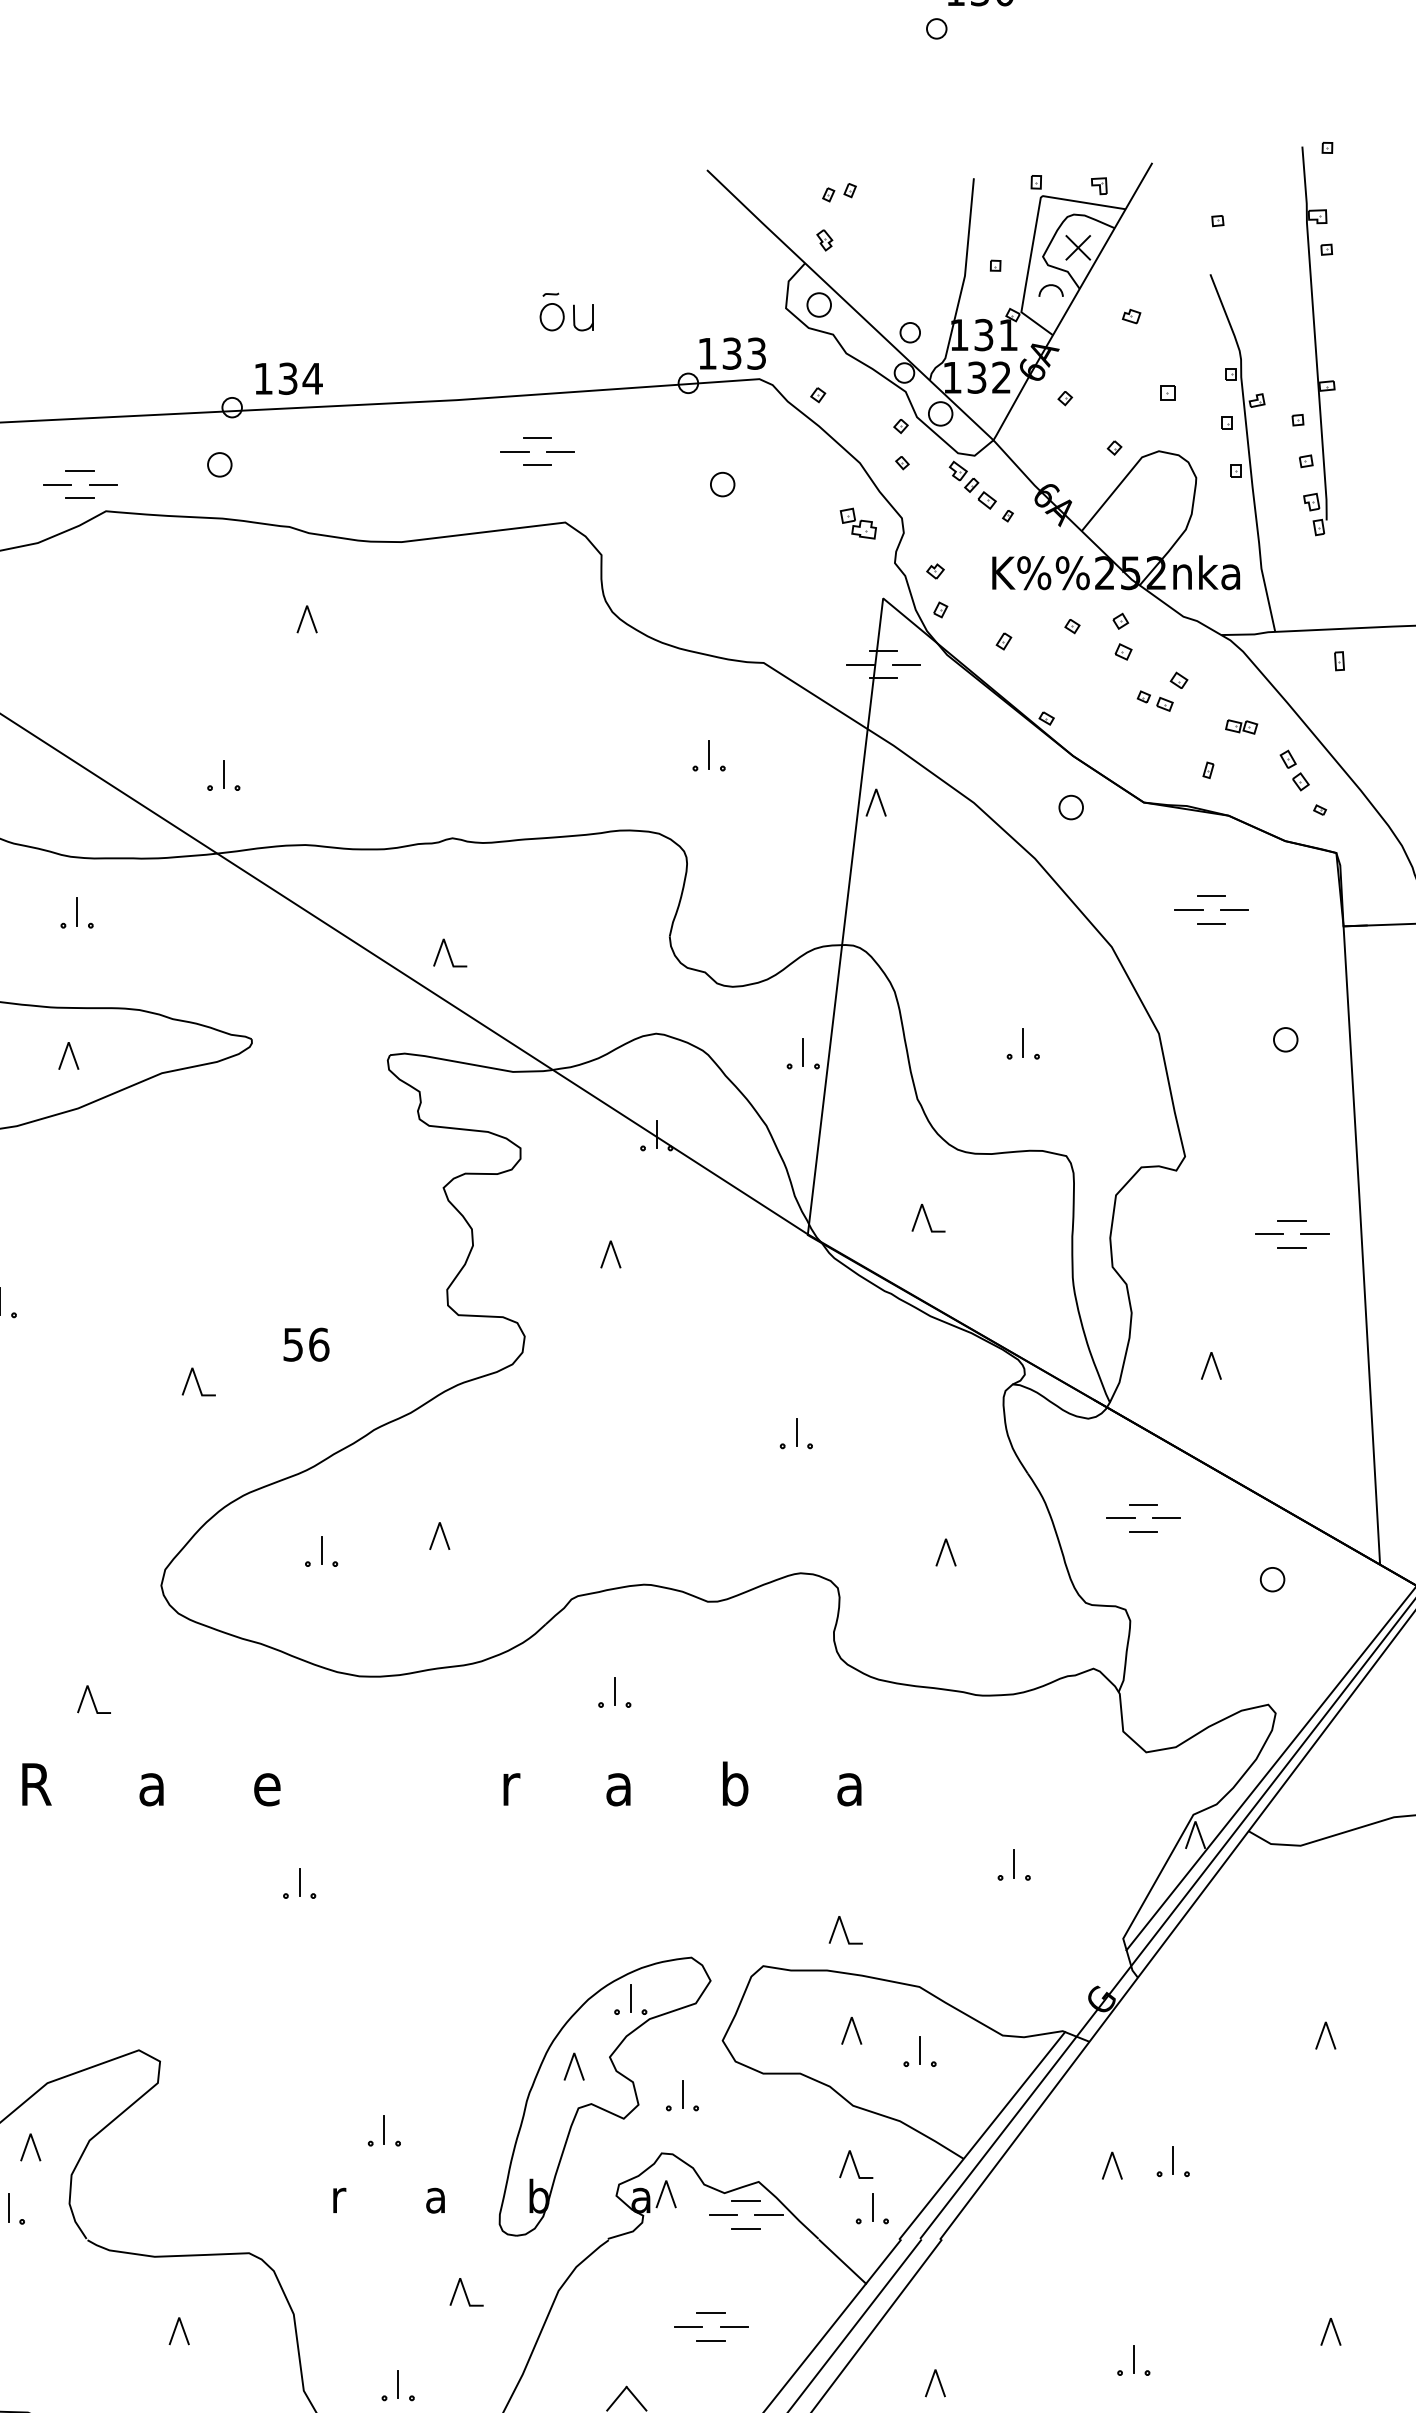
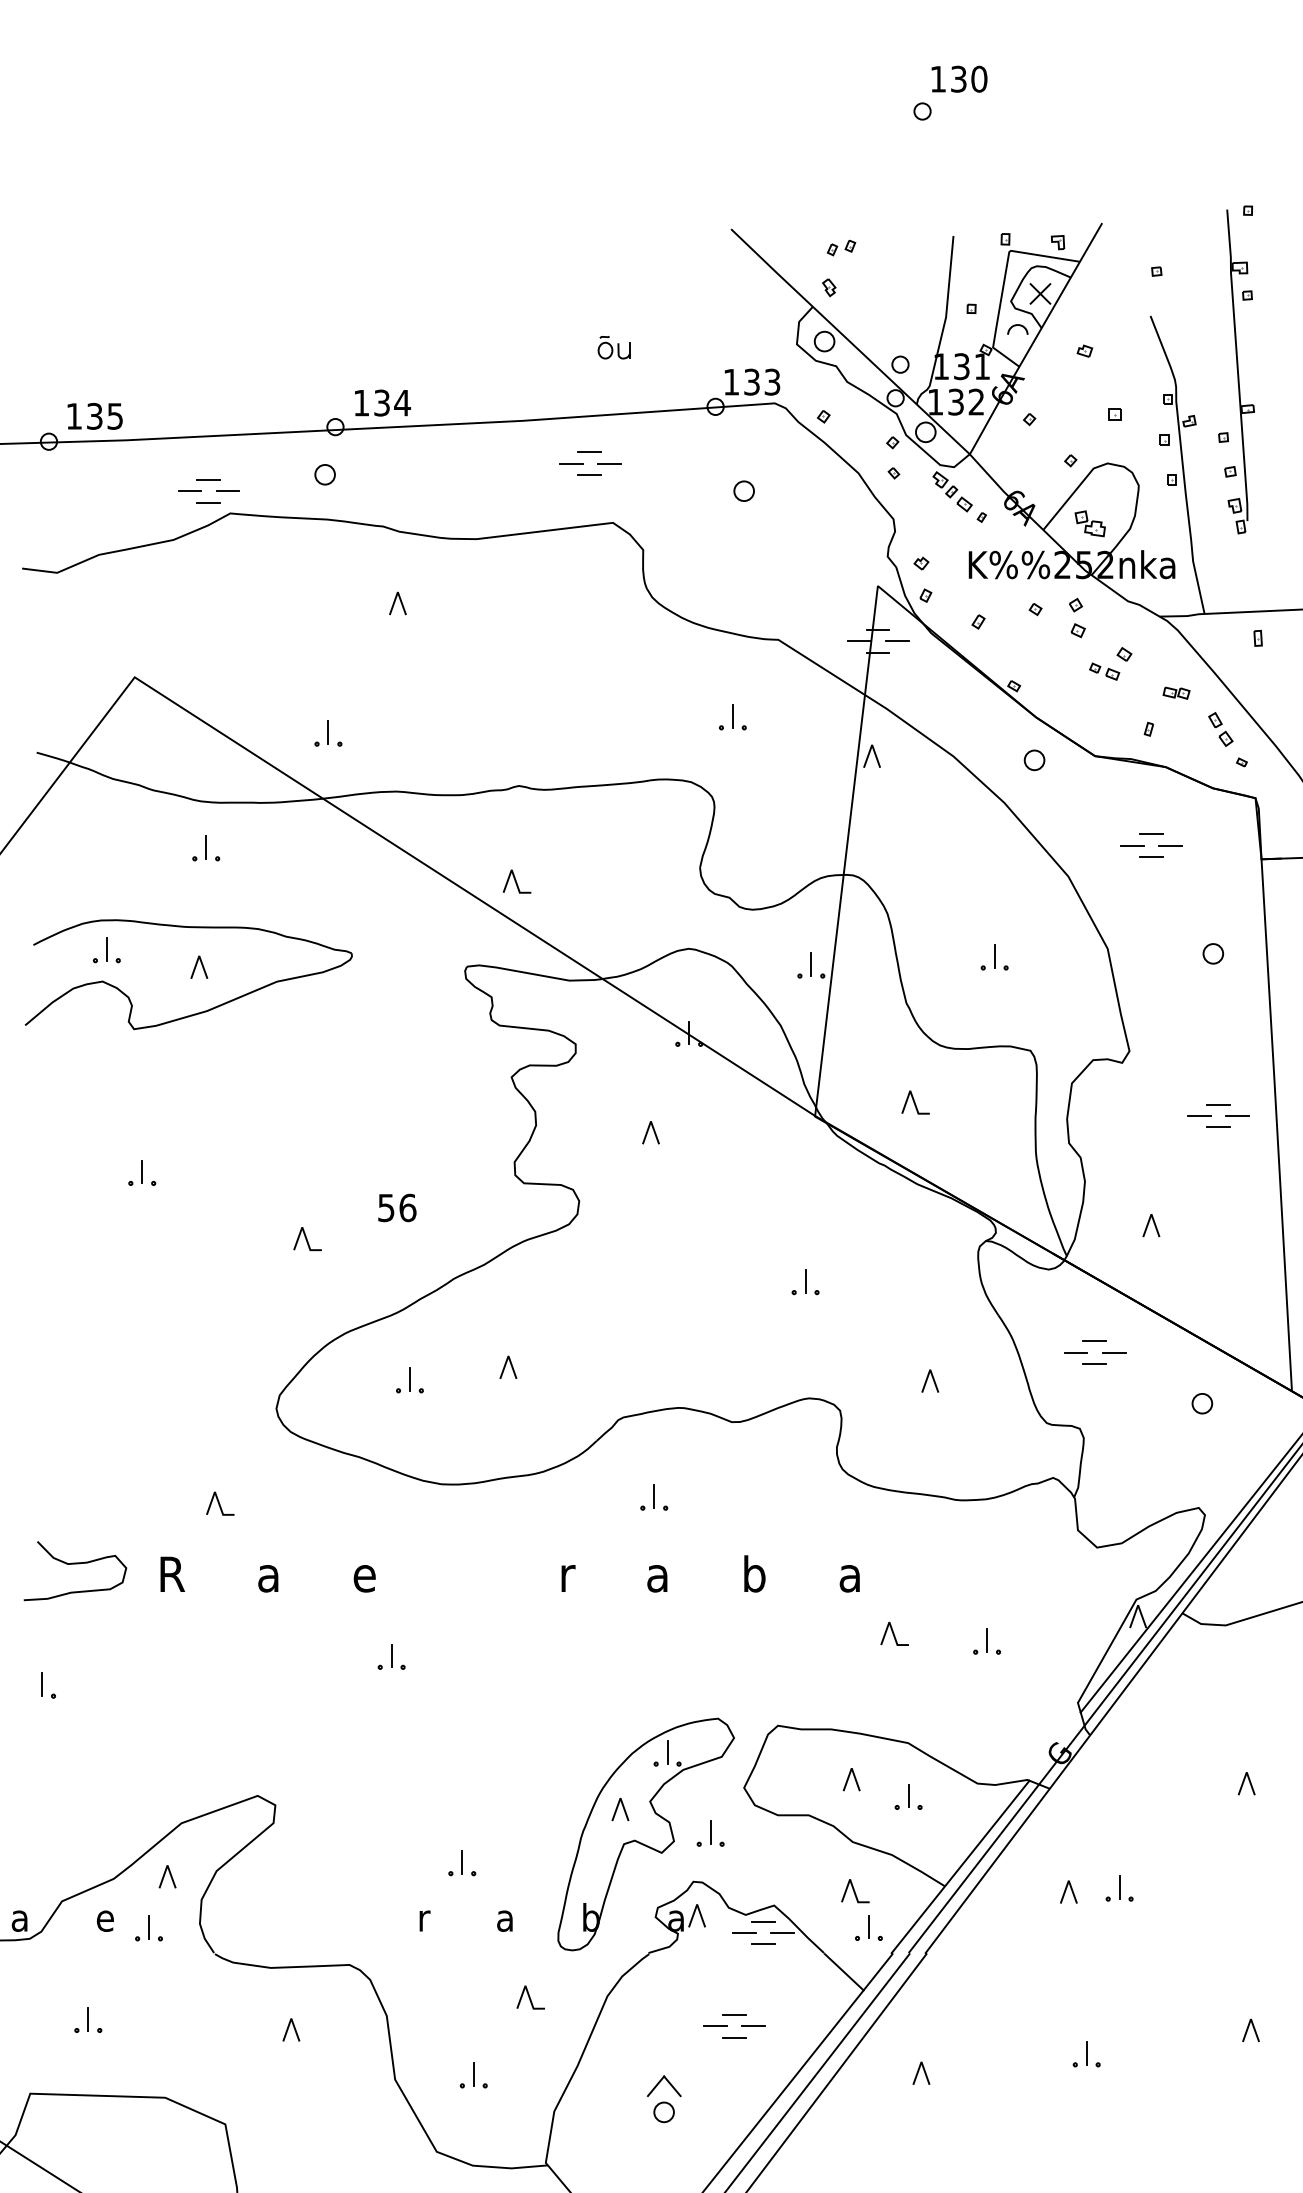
part: (565, 312) -> (613, 347), size x0.71
part: (857, 523) -> (1089, 523), moved
line: (845, 1929) -> (894, 1633), moved

